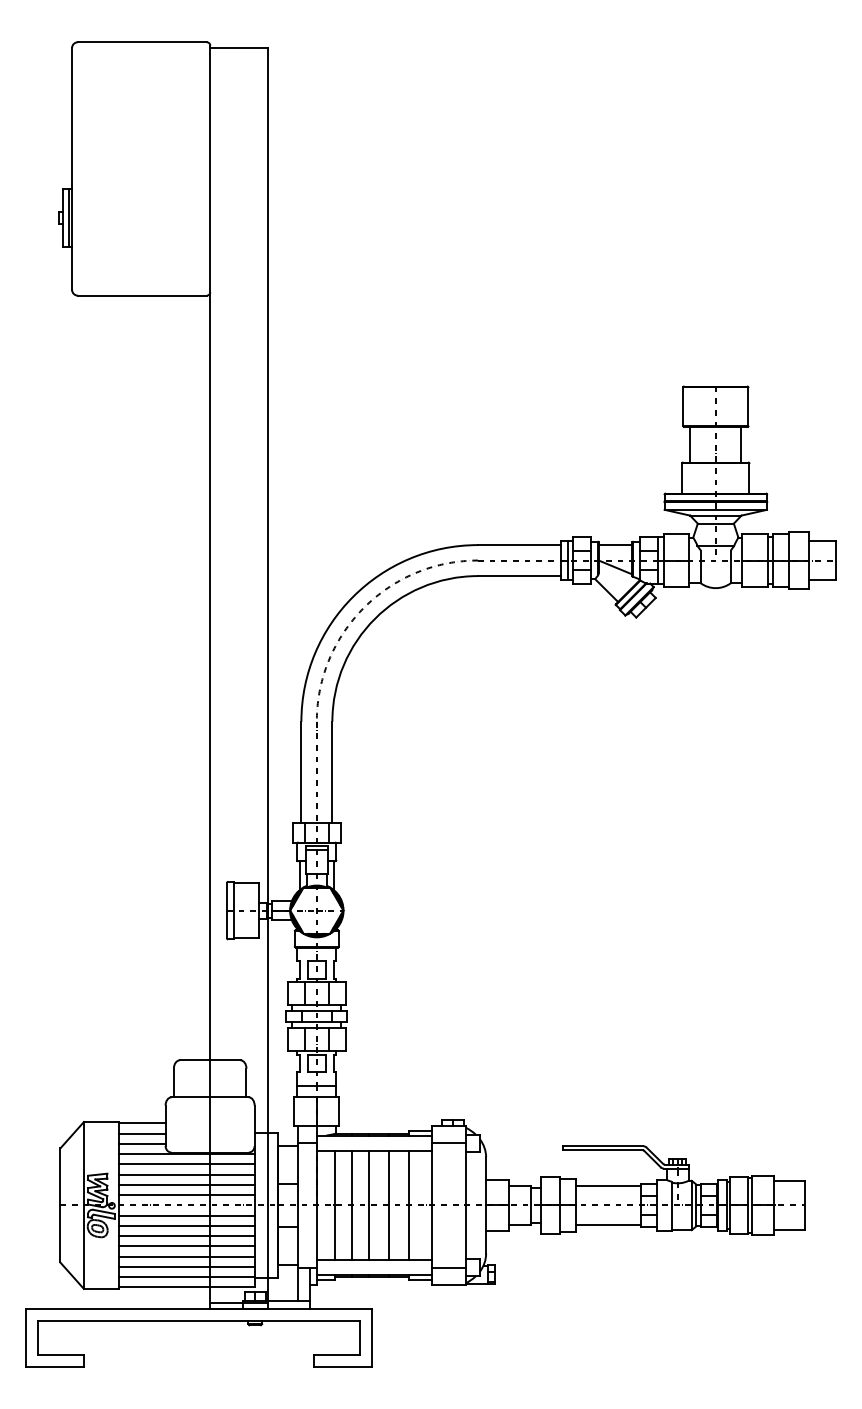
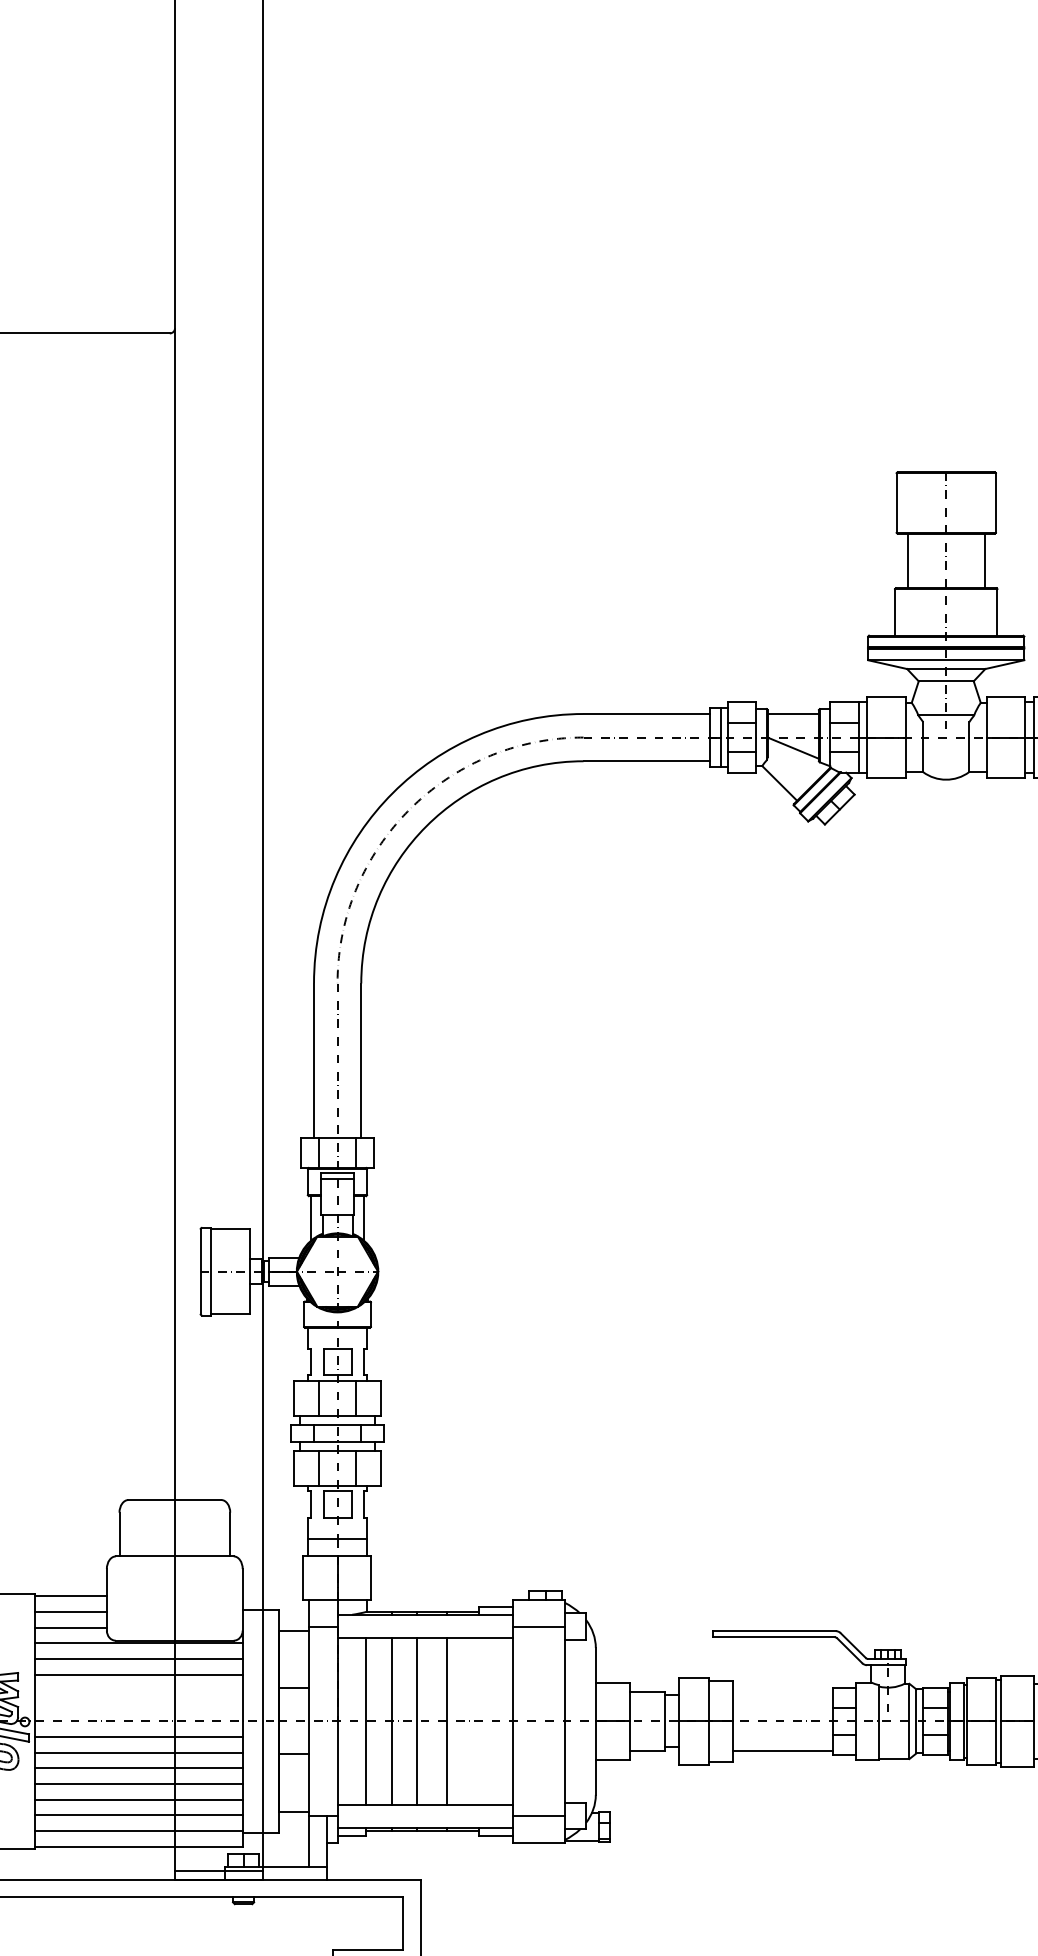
line: (186, 1184) -> (138, 1689), removed
line: (608, 1186) -> (782, 1692), removed
line: (186, 1195) -> (138, 1706), removed
line: (409, 1205) -> (478, 1721), removed

